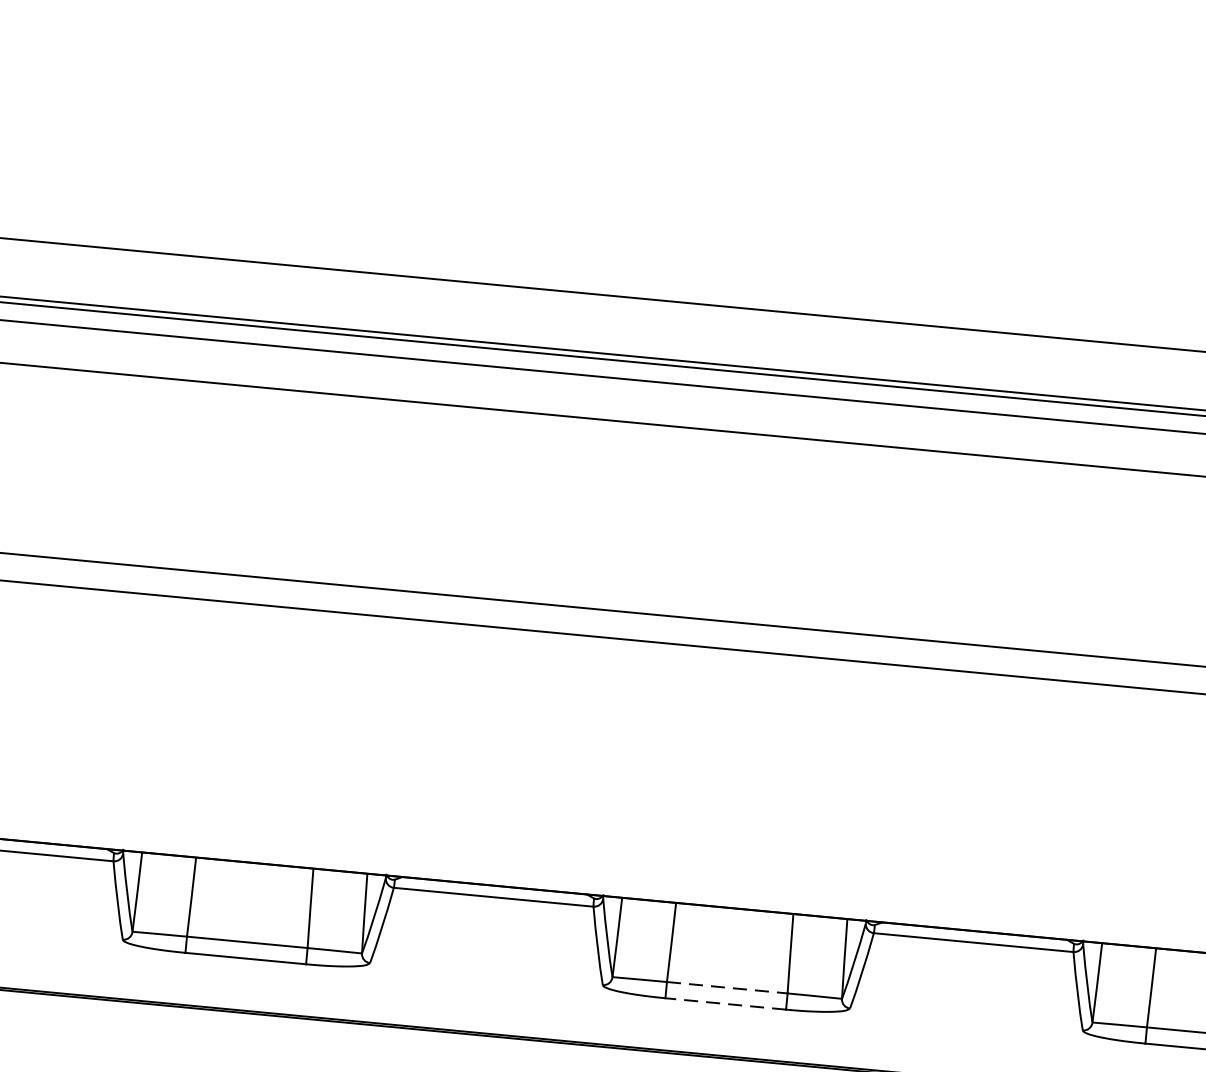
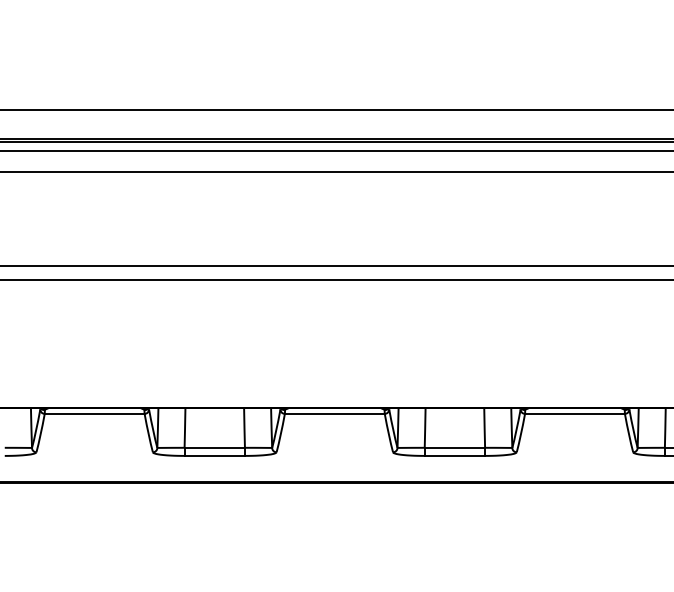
line: (728, 987) -> (455, 447), dashed -> solid
line: (724, 1003) -> (454, 455), dashed -> solid

